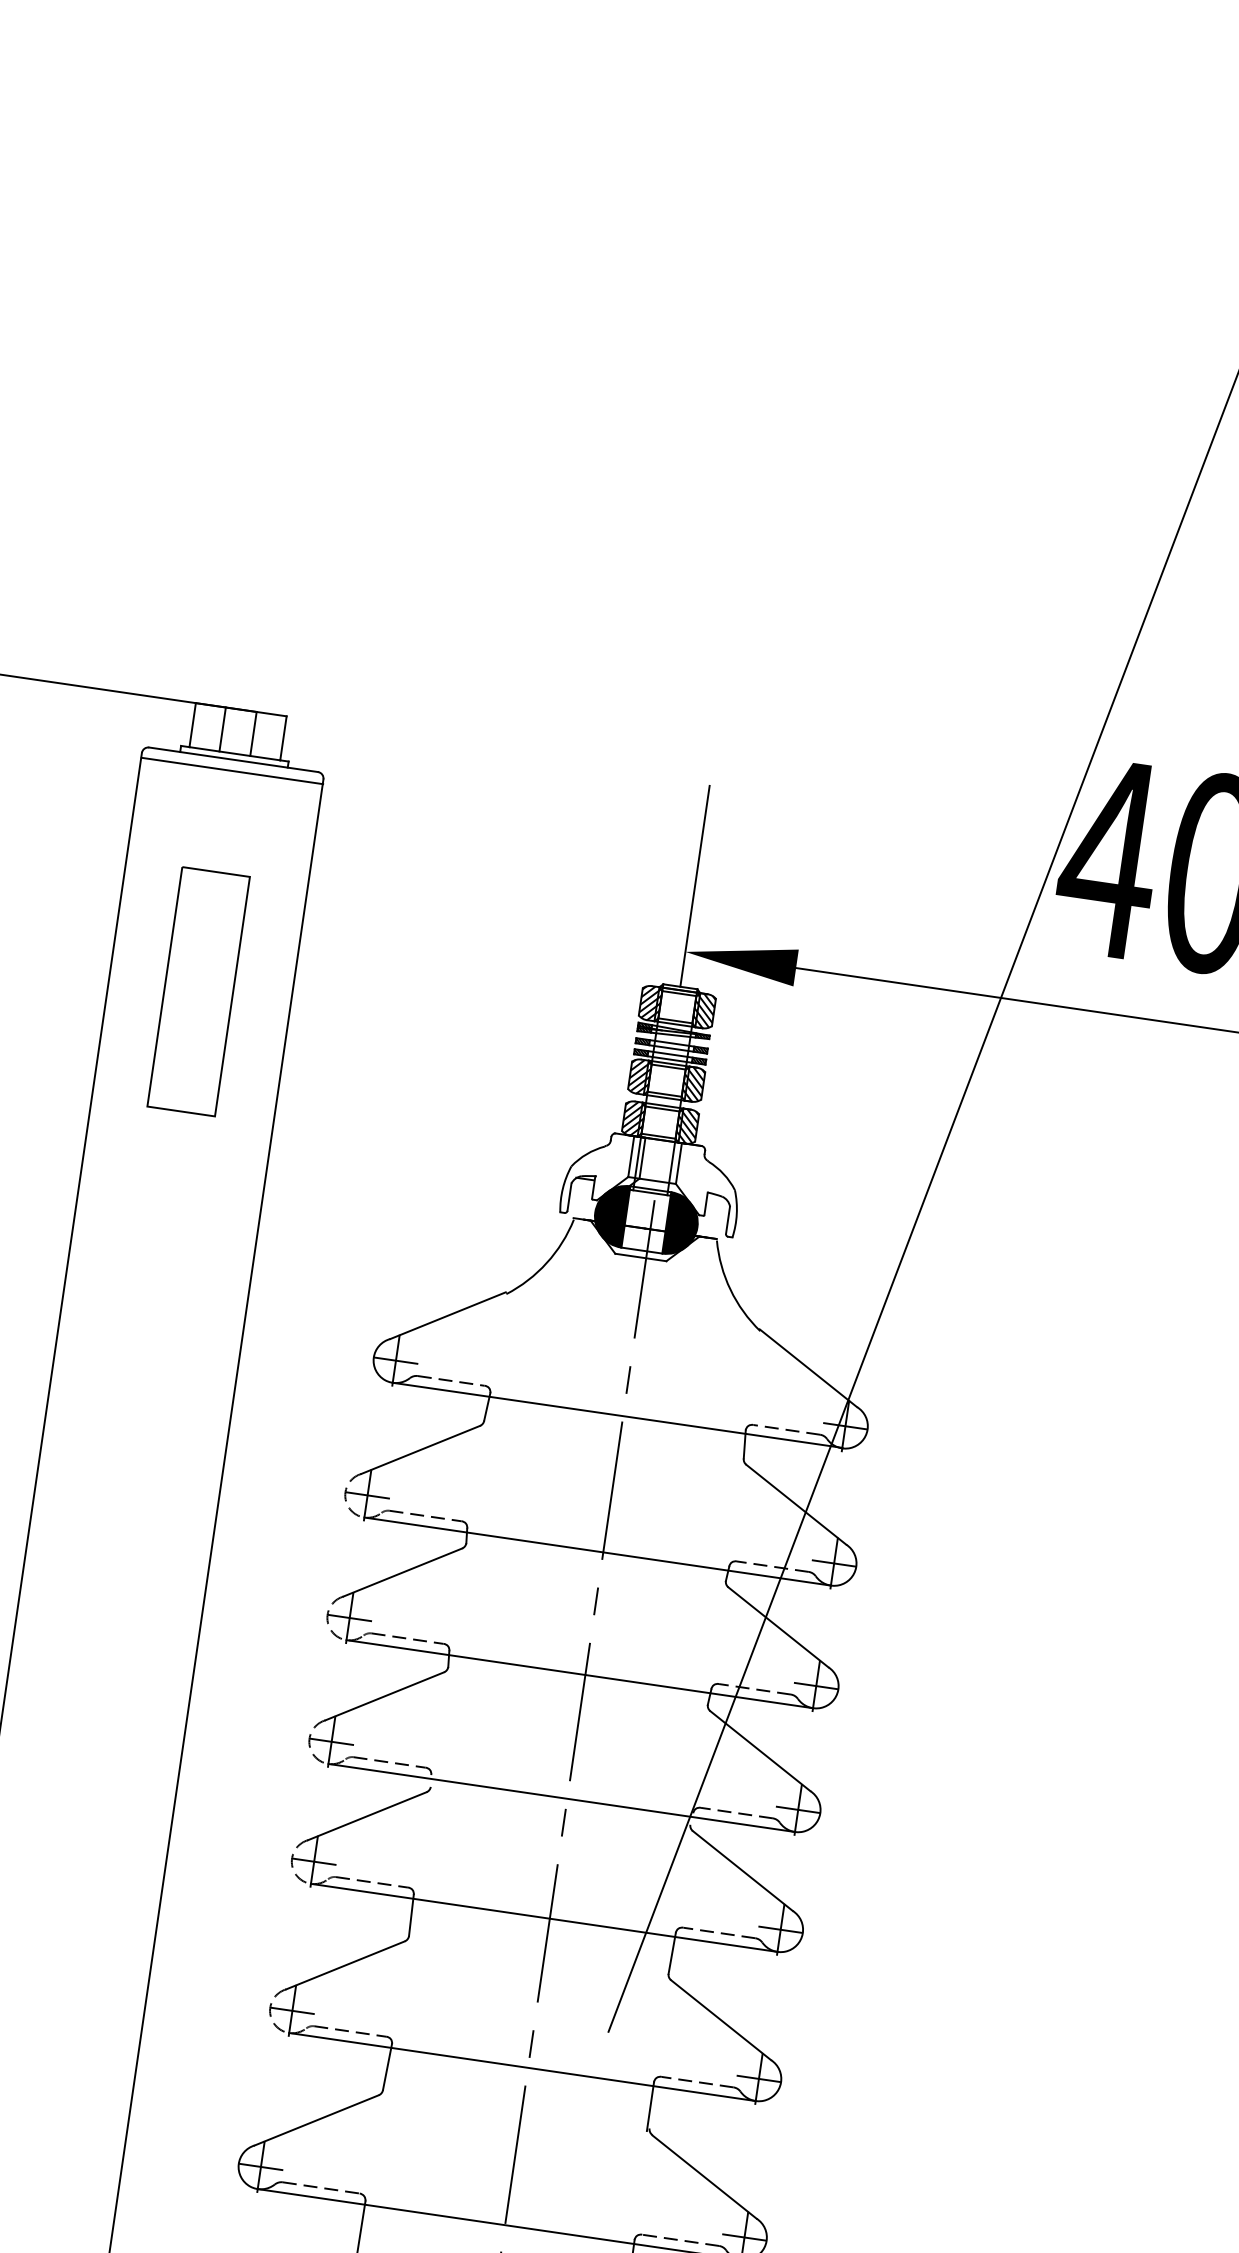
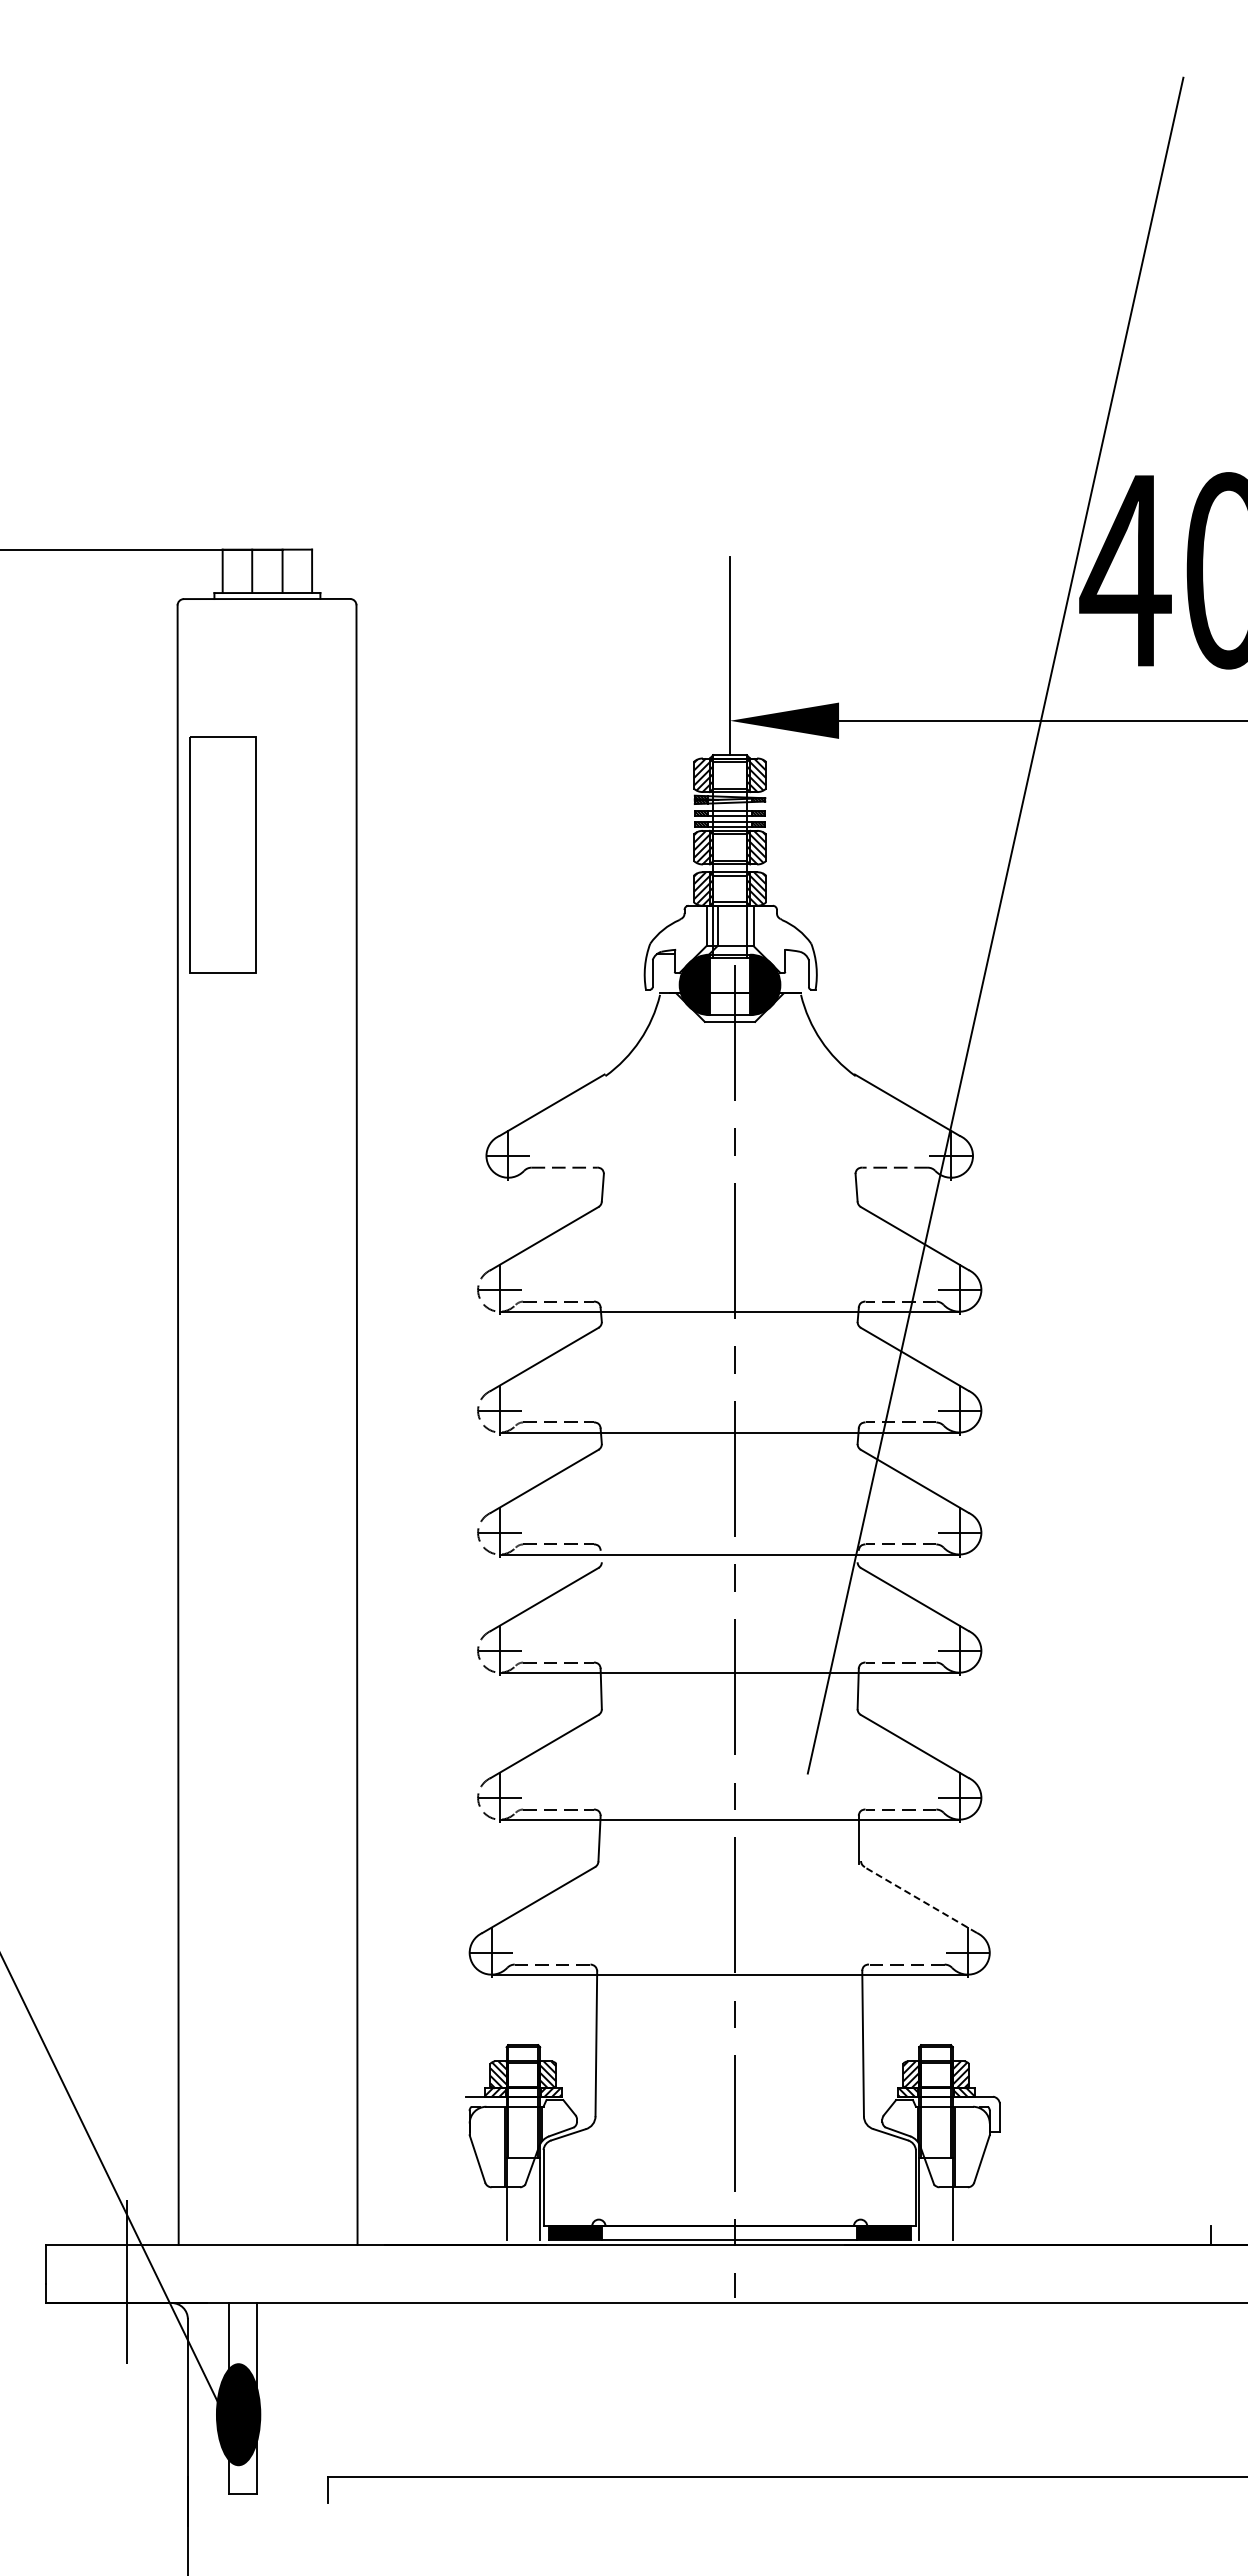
line: (231, 770) -> (266, 609), removed
part: (198, 991) -> (222, 854), moved
line: (617, 1415) -> (729, 1177), removed
line: (704, 2177) -> (920, 1900), solid -> dashed

